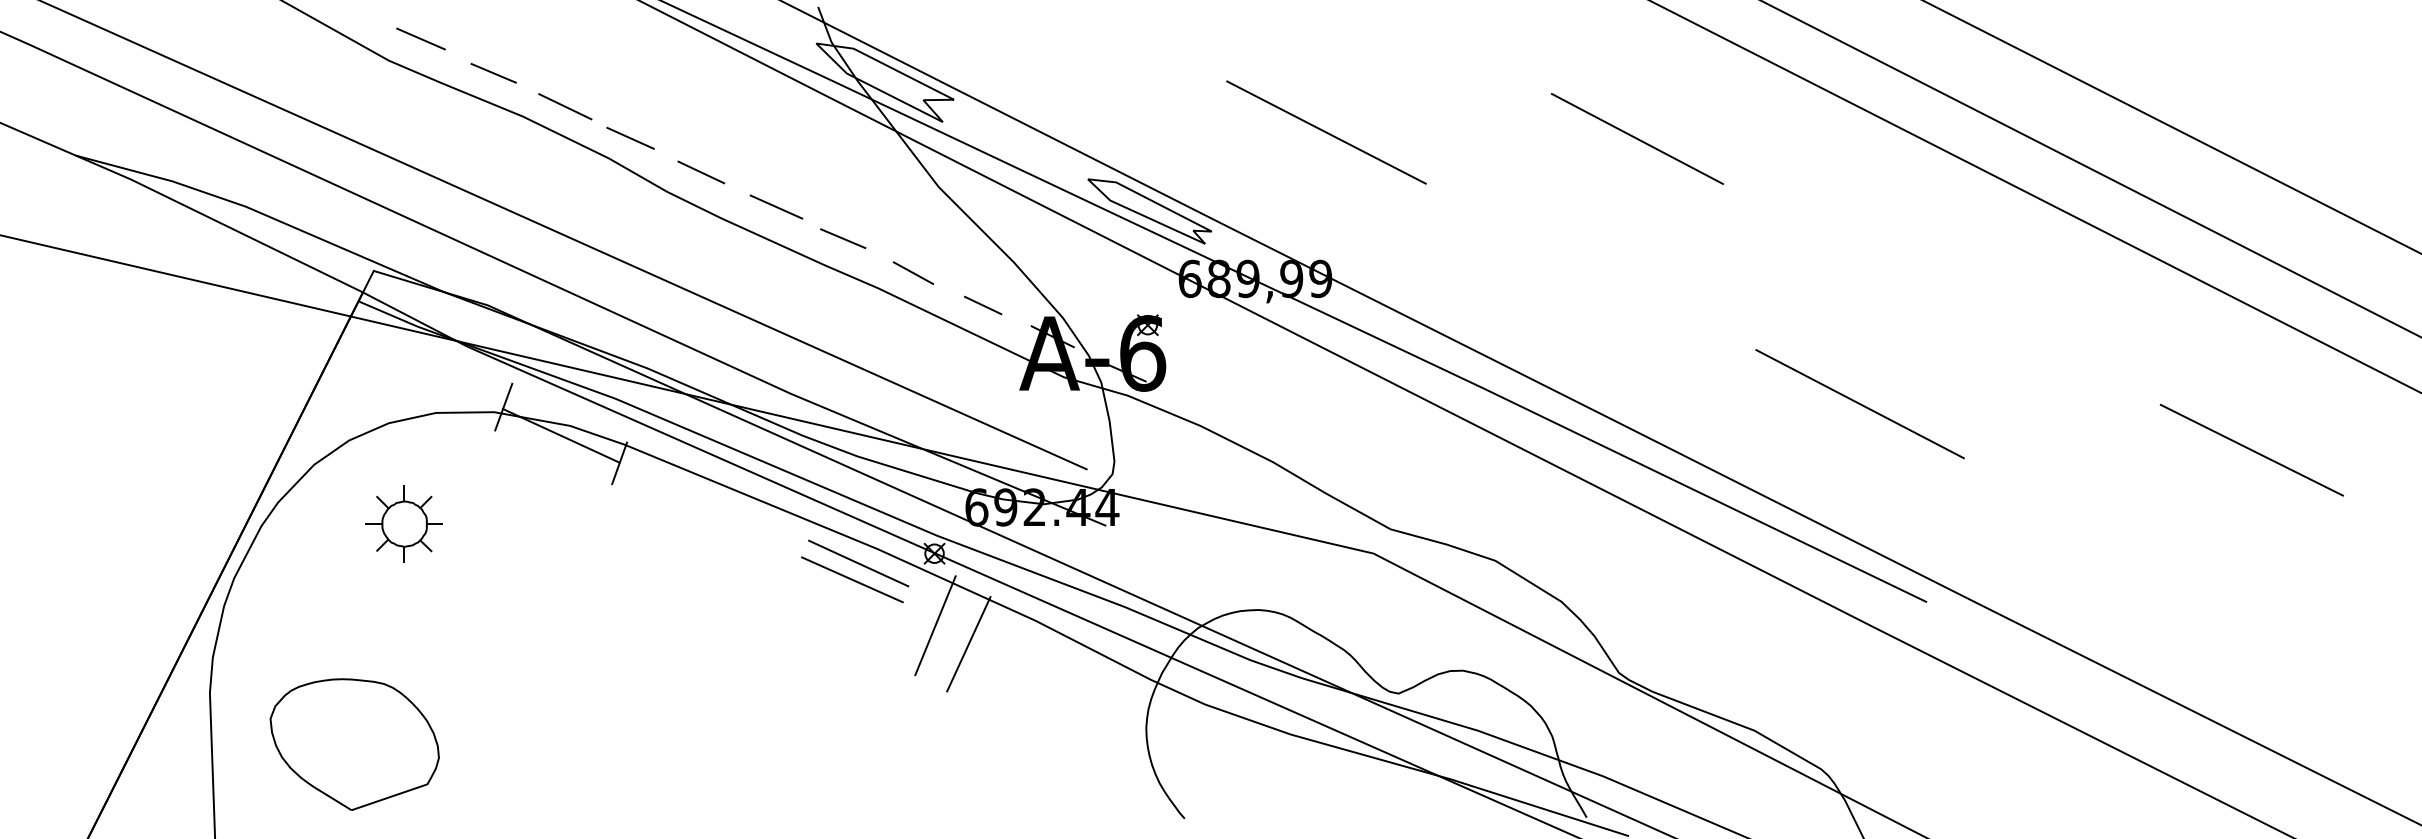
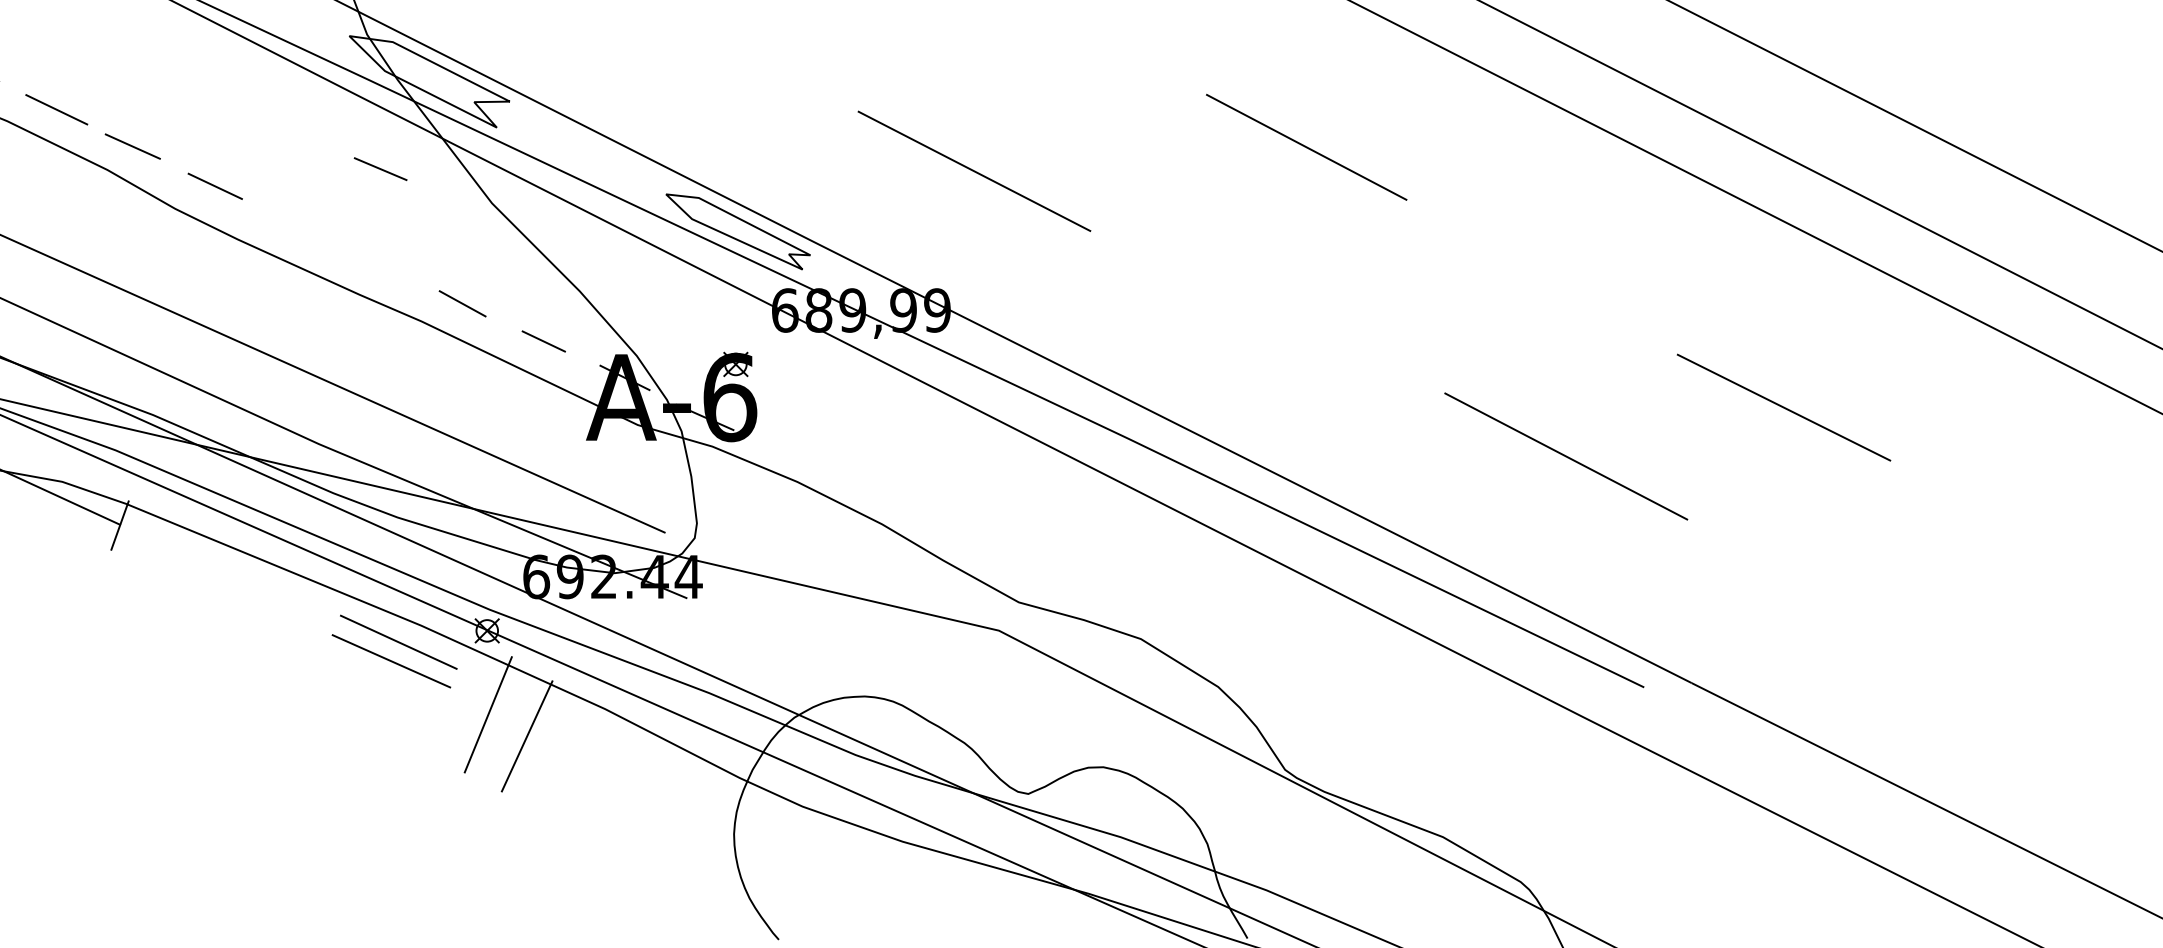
line: (1326, 132) -> (974, 171), moved
line: (776, 206) -> (302, 226), removed
line: (843, 238) -> (381, 168), moved
line: (2251, 449) -> (1783, 406), moved

